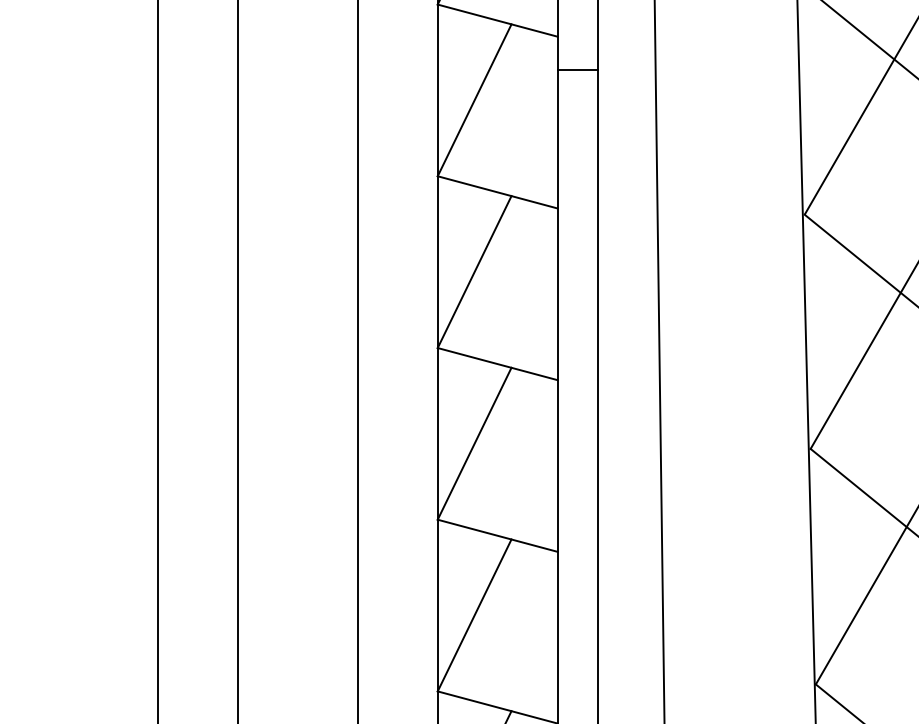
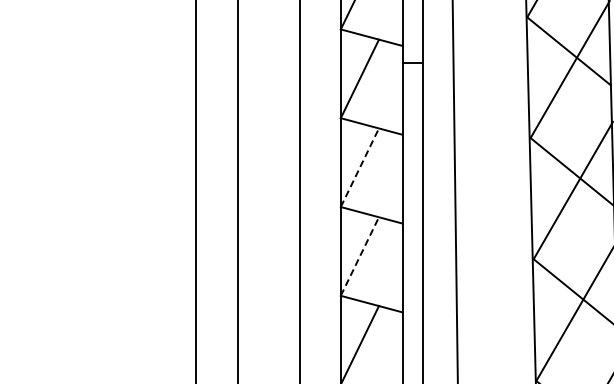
line: (473, 271) -> (359, 167), solid -> dashed
line: (473, 443) -> (359, 256), solid -> dashed

